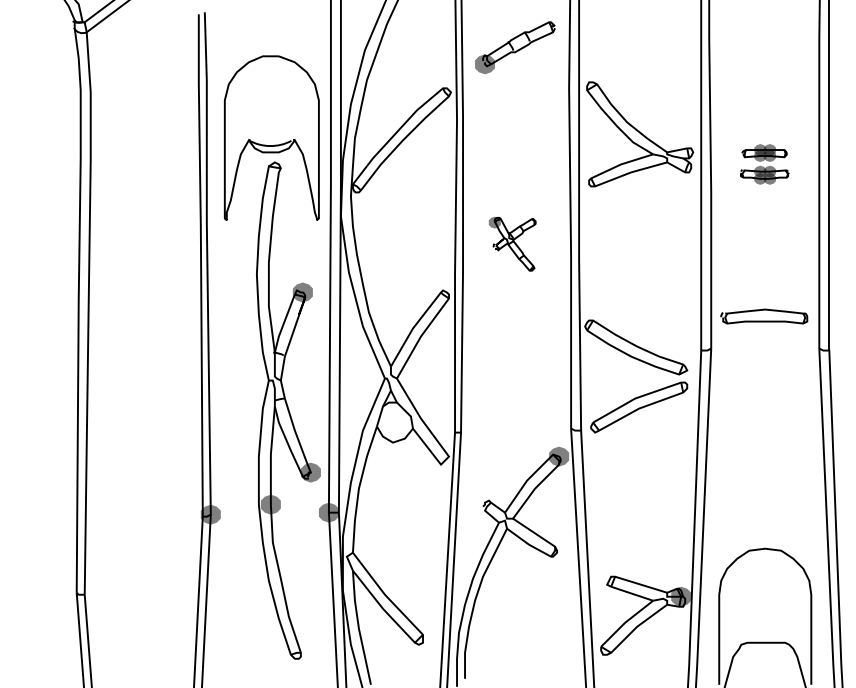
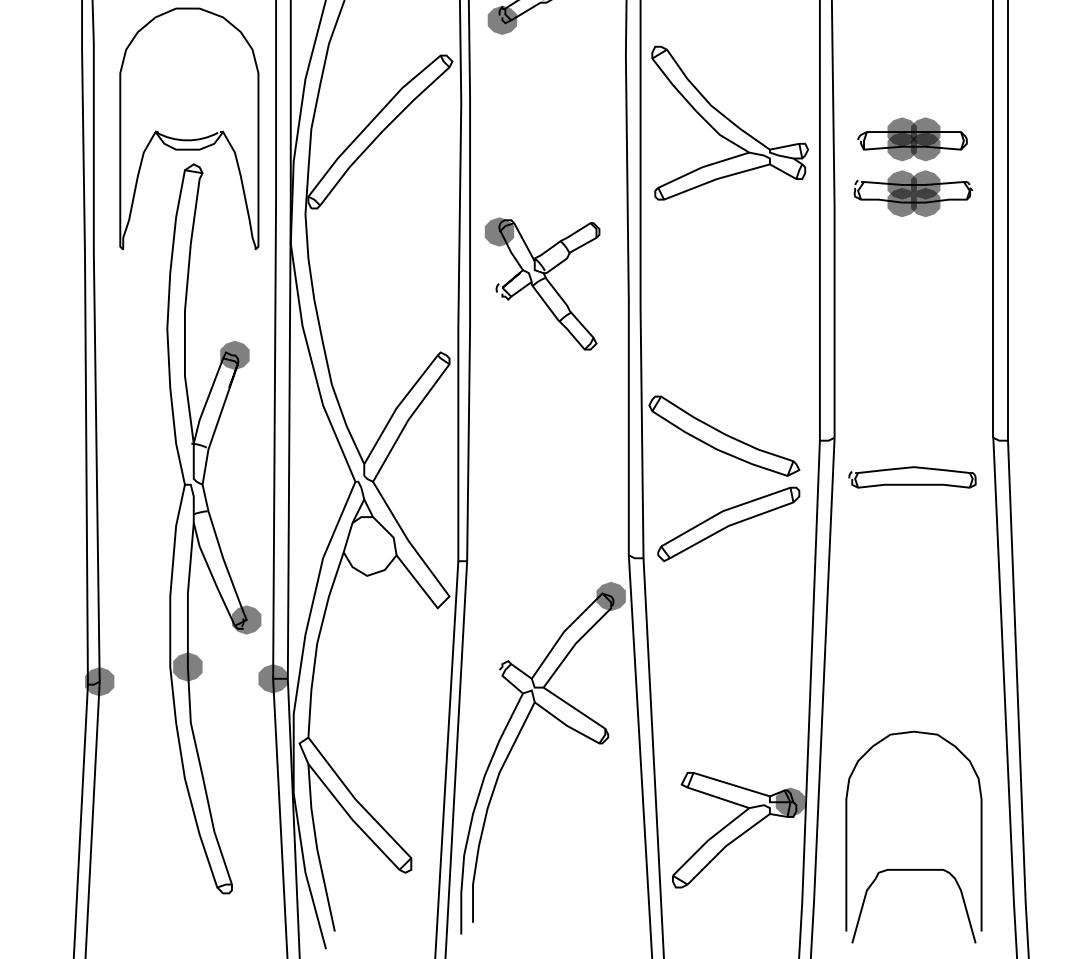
part: (764, 164) -> (912, 167), size x1.67
part: (512, 243) -> (542, 283), size x1.67
part: (764, 316) -> (912, 477), moved

